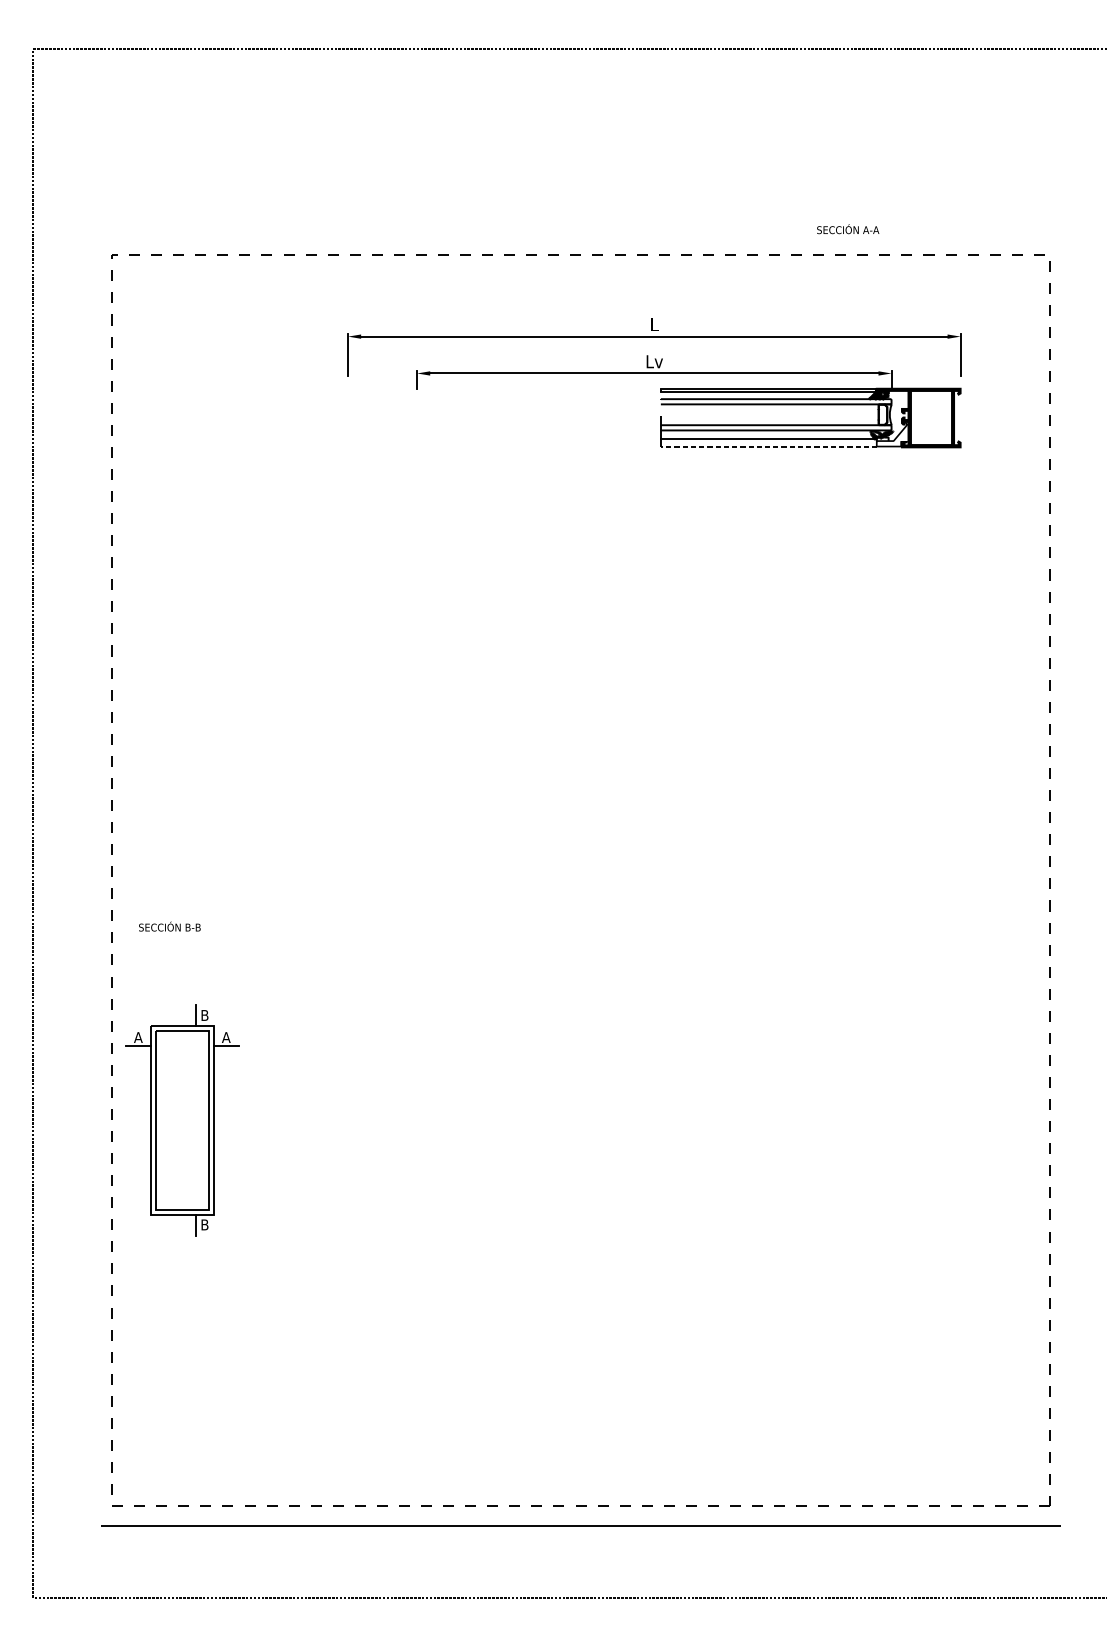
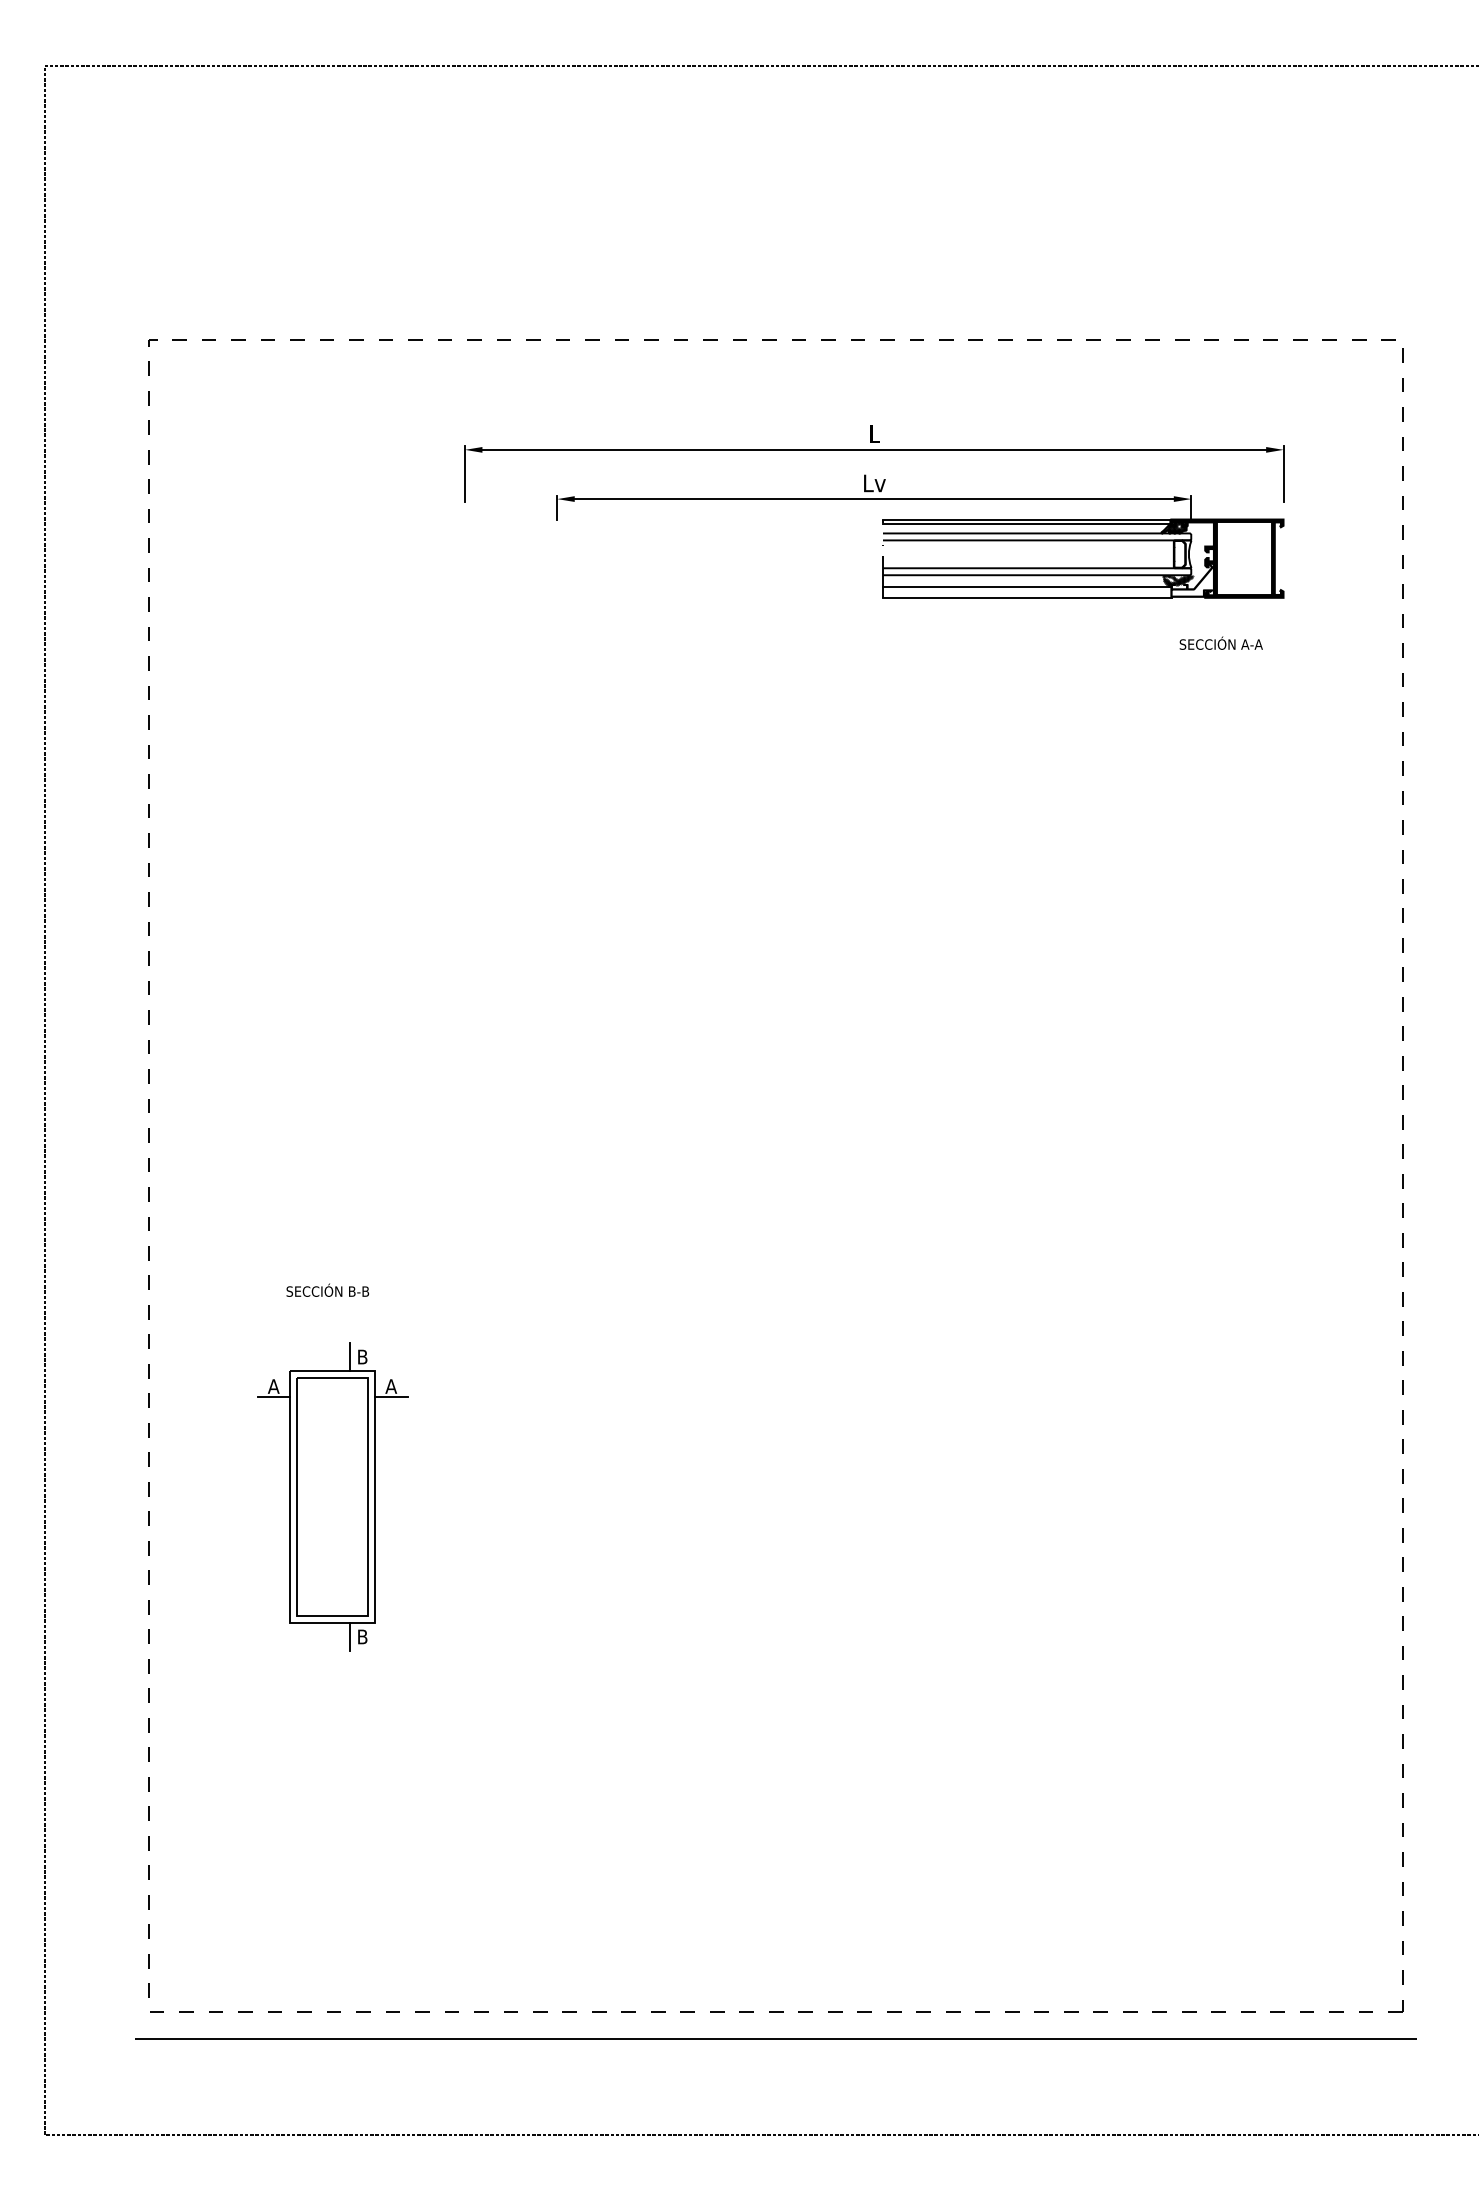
text: (847, 228) -> (1220, 642), moved
line: (769, 447) -> (1027, 597), dashed -> solid
text: (169, 926) -> (327, 1289), moved
part: (182, 1119) -> (332, 1496), moved

